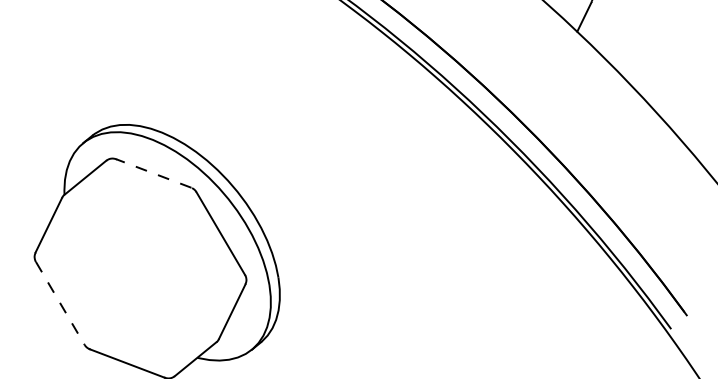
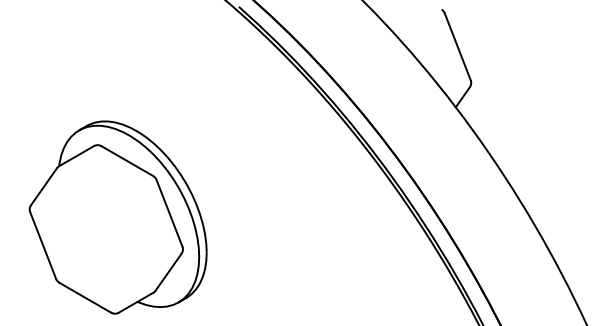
line: (153, 173) -> (127, 161), dashed -> solid
line: (60, 303) -> (43, 245), dashed -> solid

